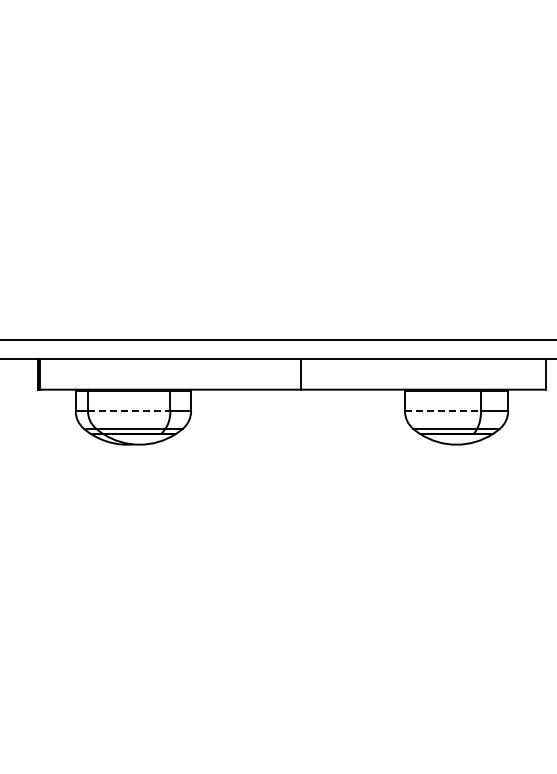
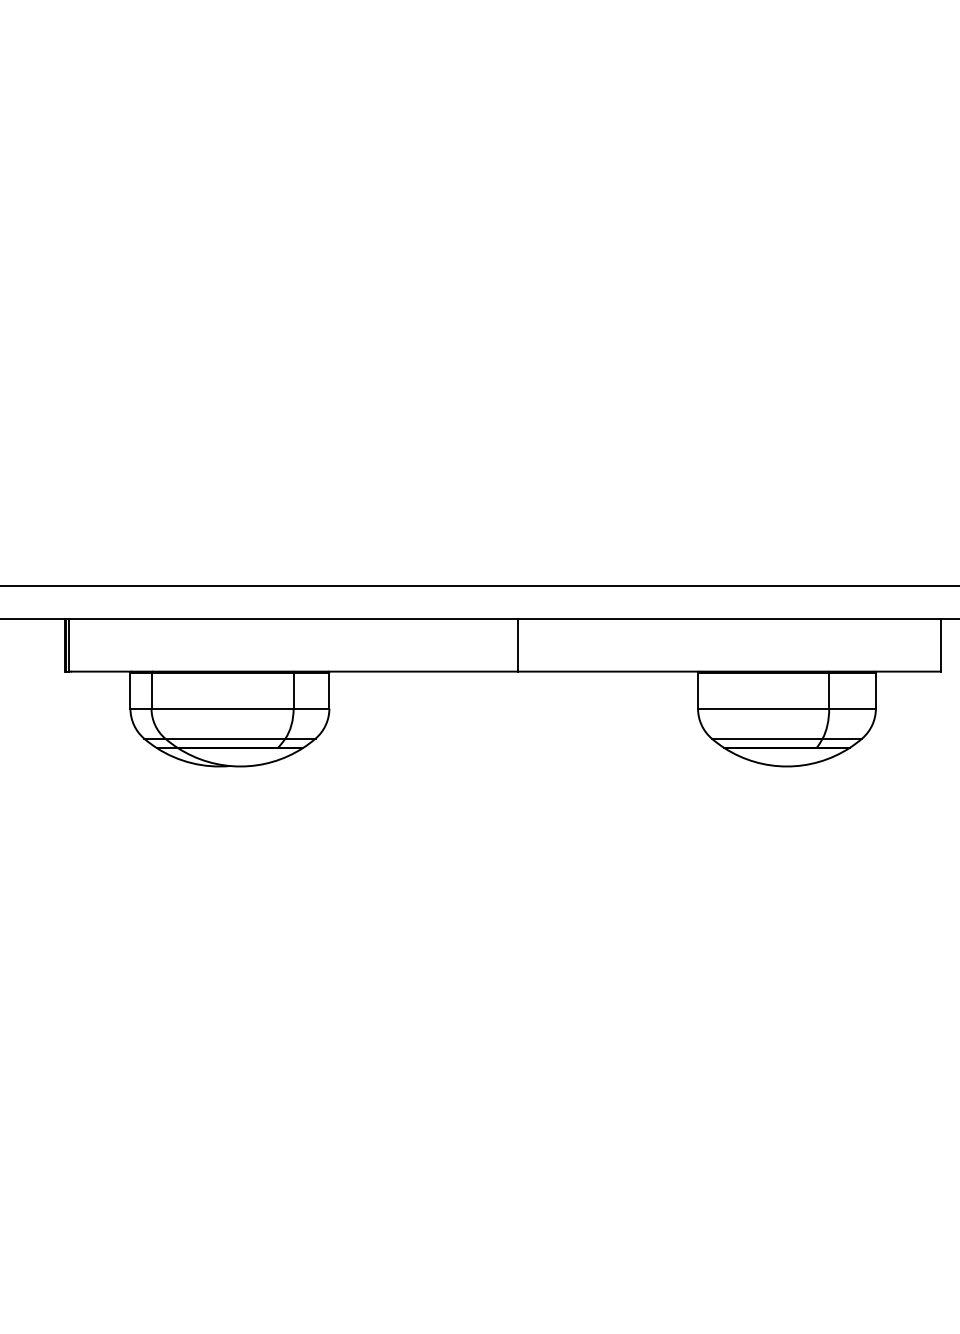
line: (129, 411) -> (223, 709), dashed -> solid
line: (443, 411) -> (764, 709), dashed -> solid

